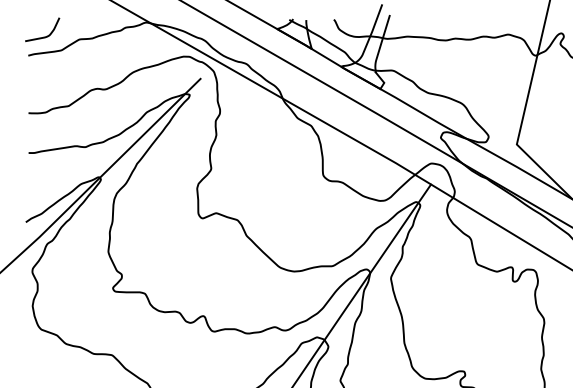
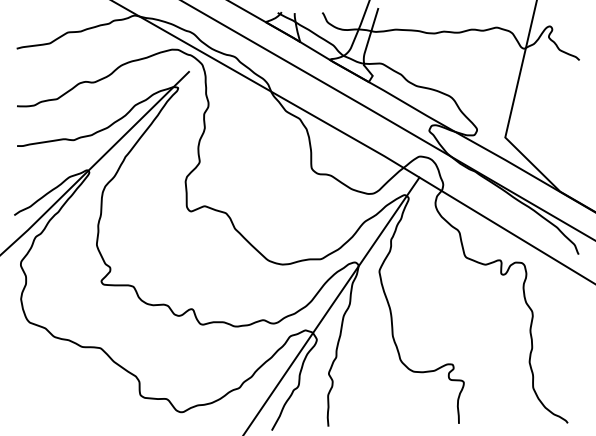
curve: (44, 36) -> (32, 29), removed

